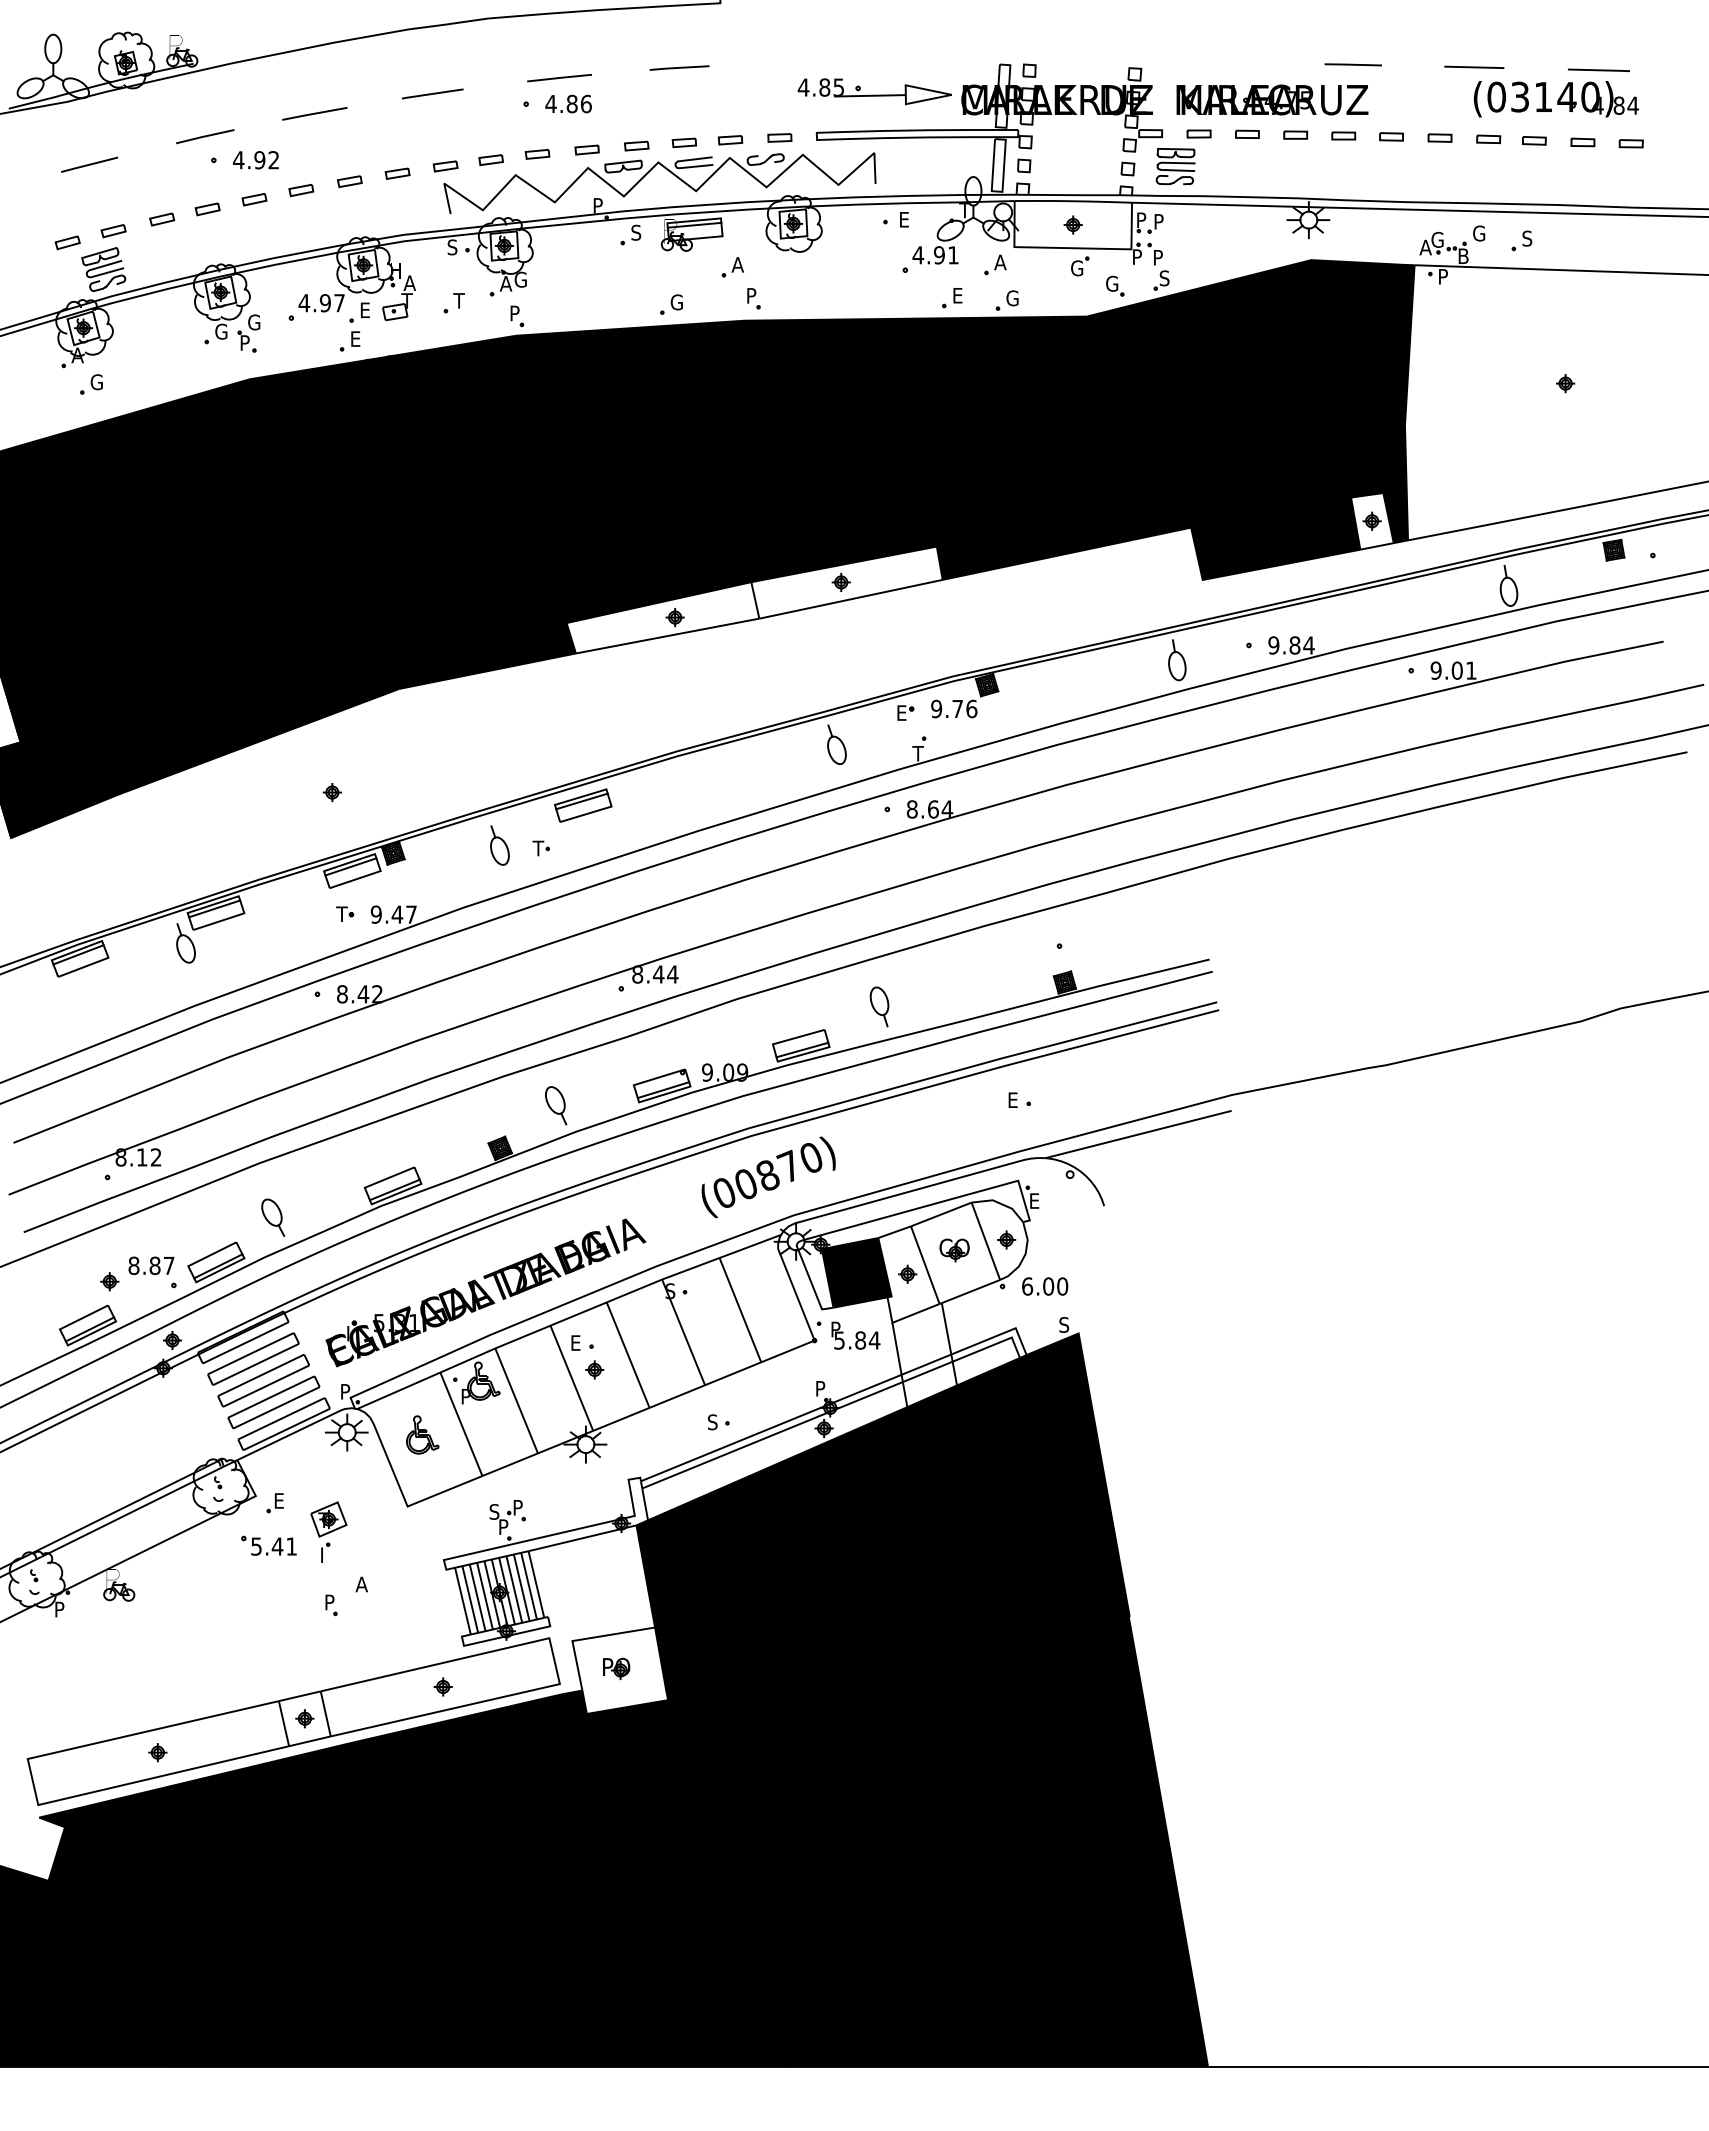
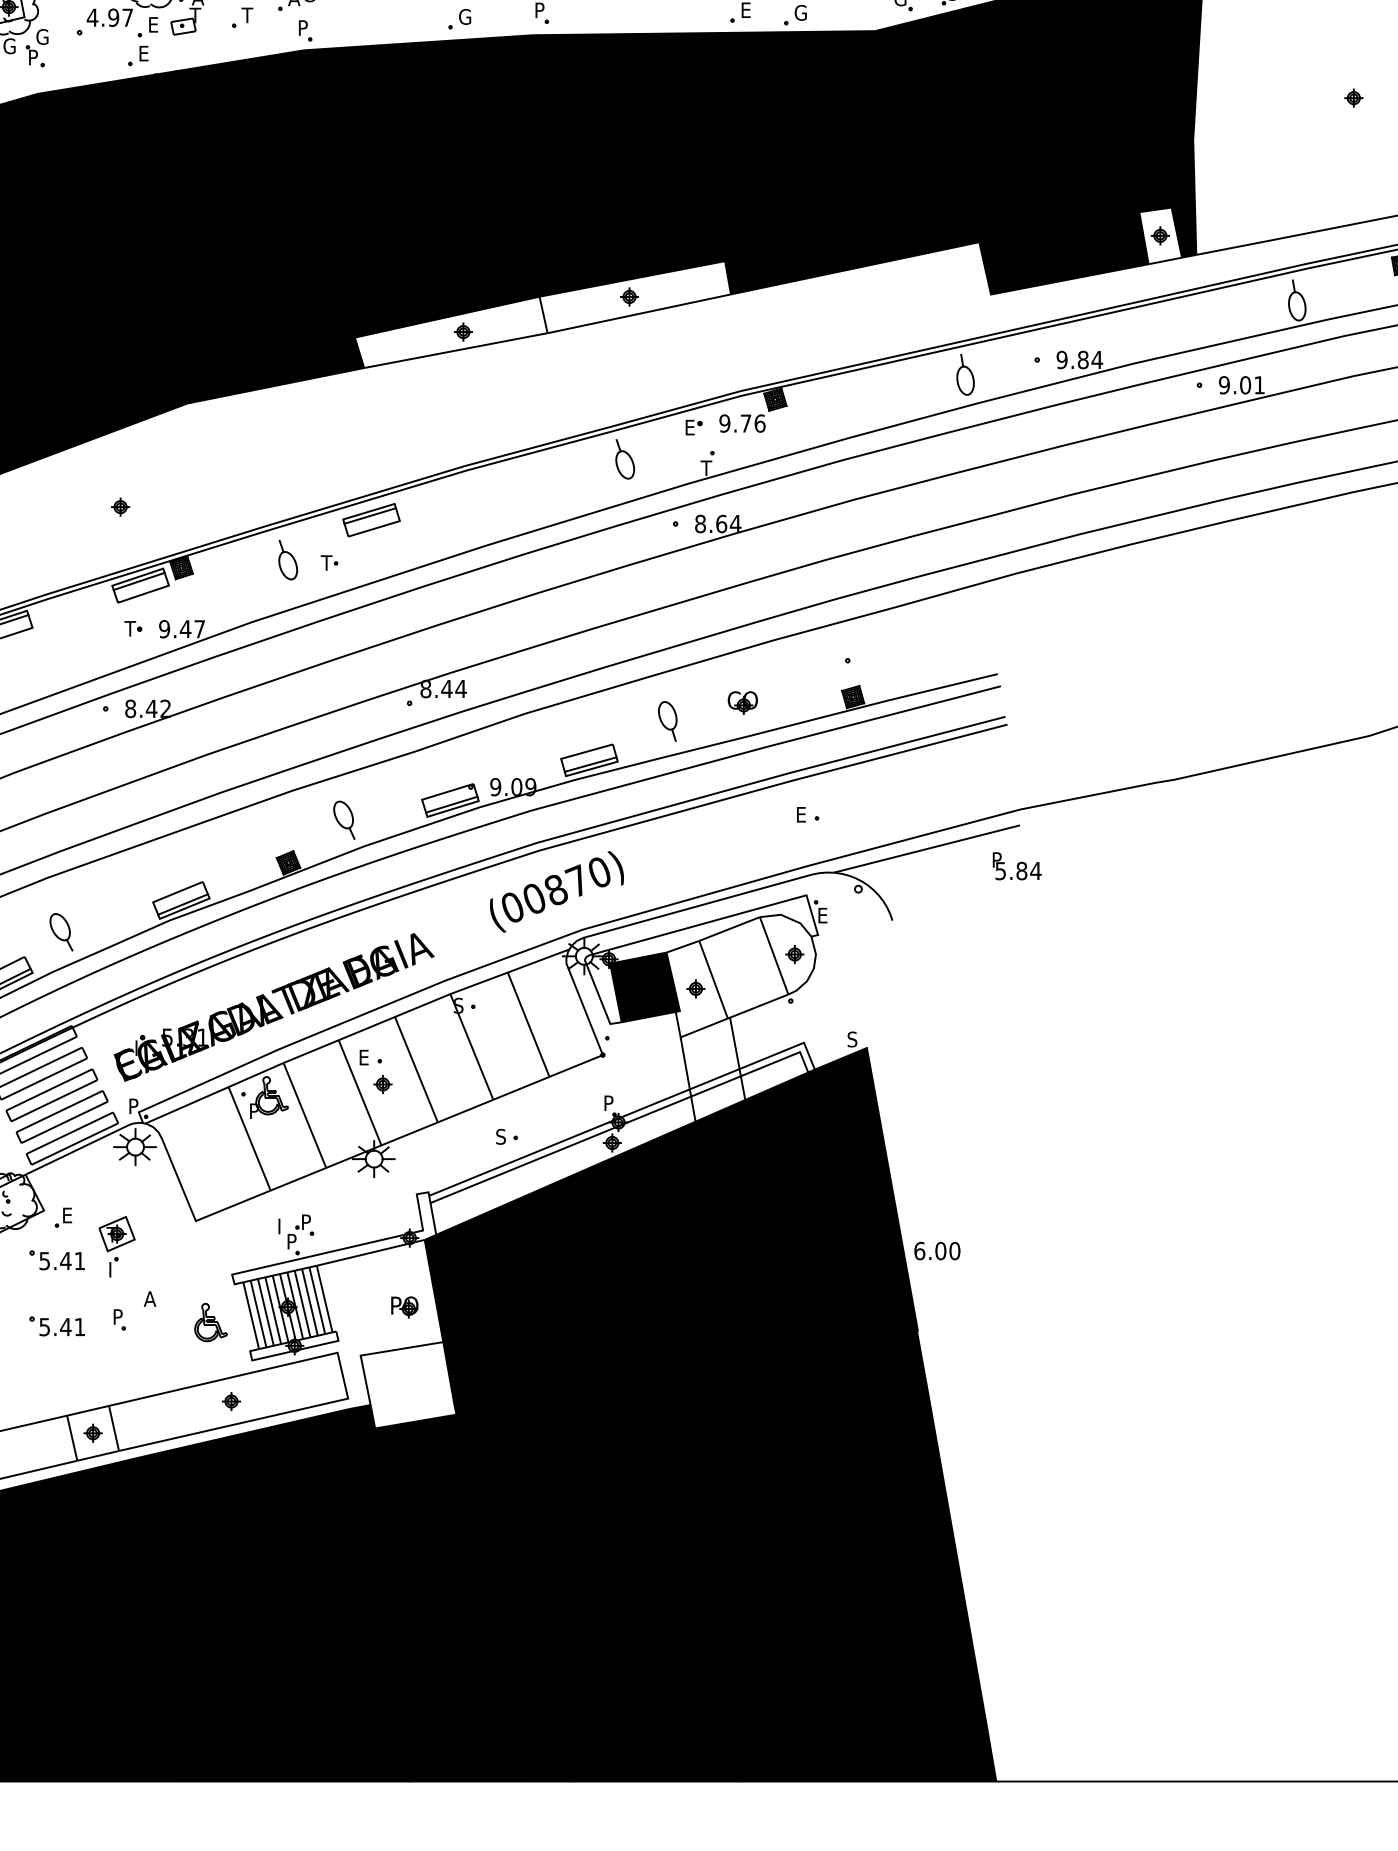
part: (954, 1250) -> (742, 703), moved
text: (1045, 1286) -> (937, 1251), moved
text: (855, 1335) -> (1016, 866), moved
part: (422, 1434) -> (210, 1322), moved
text: (494, 1511) -> (282, 1226), S -> I
part: (268, 1611) -> (56, 1326), added
part: (616, 1668) -> (404, 1307), moved

